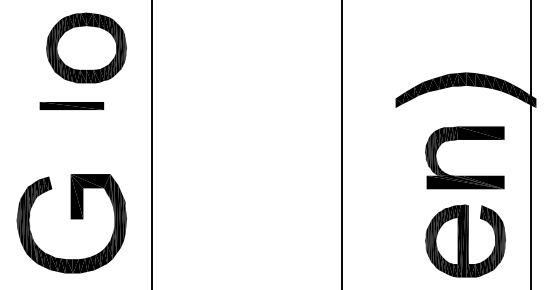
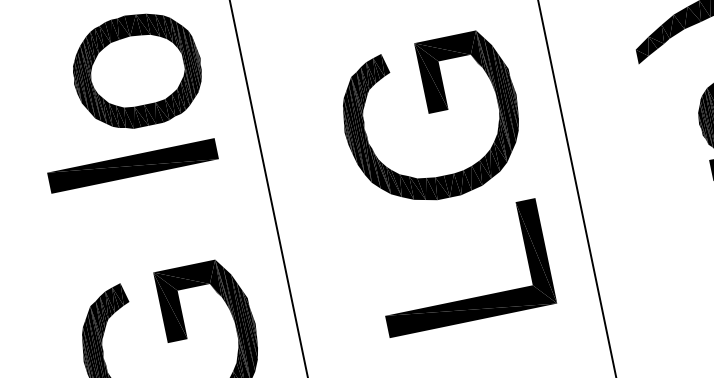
part: (71, 105) -> (132, 165), size x1.67
part: (261, 115) -> (431, 119), added
part: (260, 230) -> (467, 299), added

